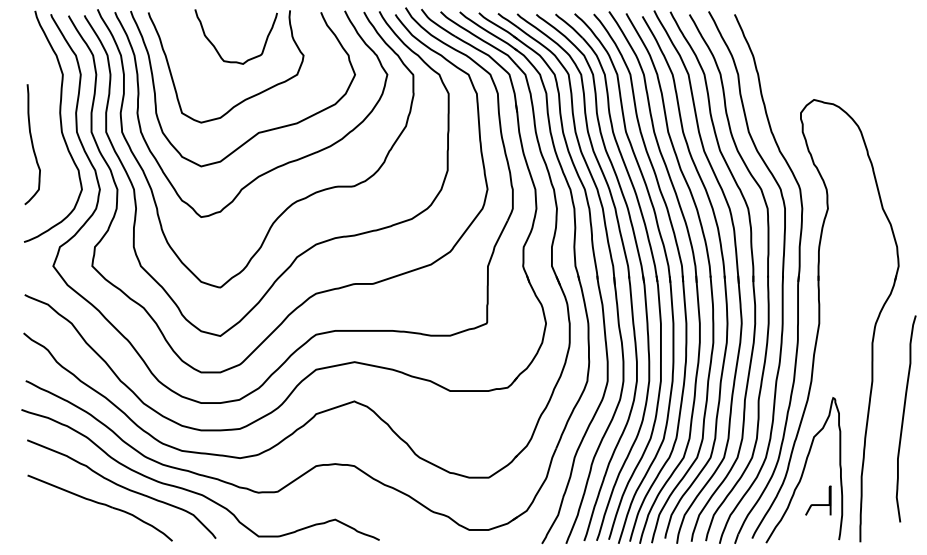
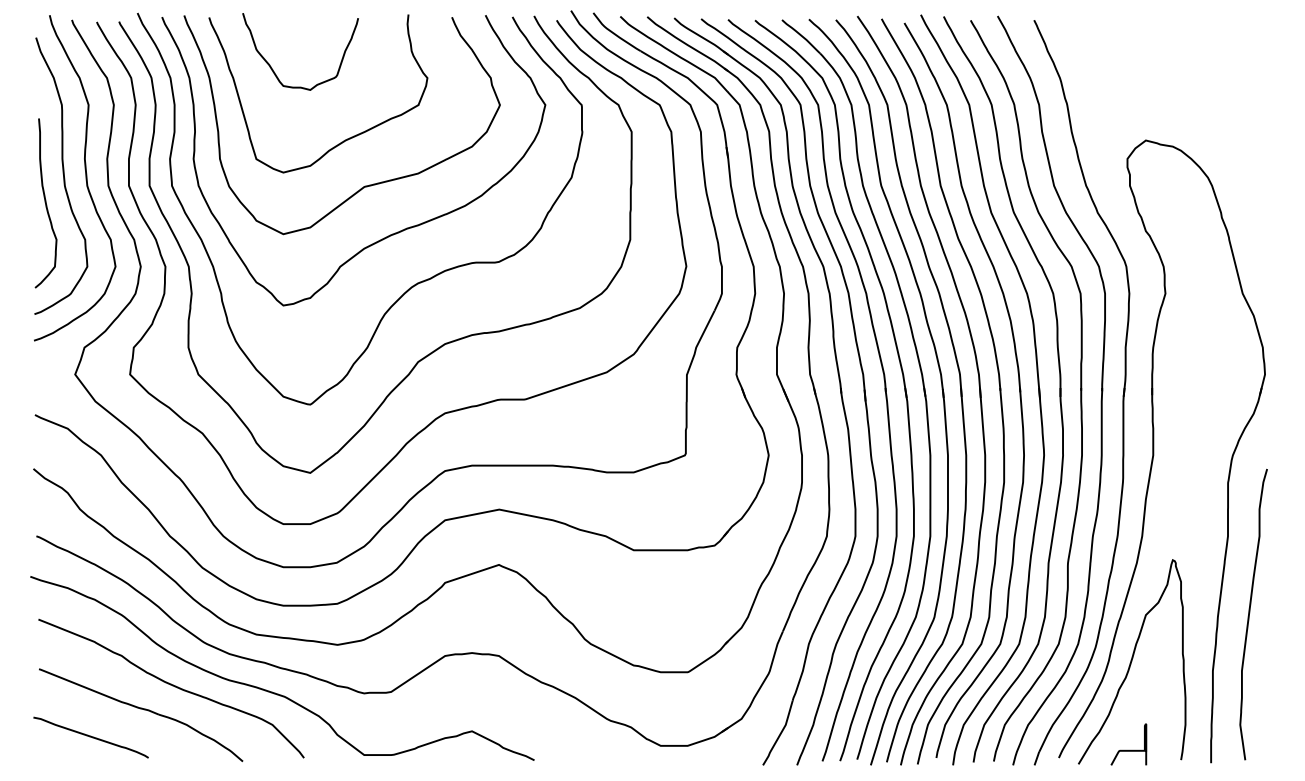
curve: (216, 49) -> (273, 69), moved
curve: (45, 124) -> (63, 175), added
curve: (904, 417) -> (1250, 612), moved
curve: (818, 504) -> (1128, 749), moved
curve: (64, 524) -> (90, 737), added

